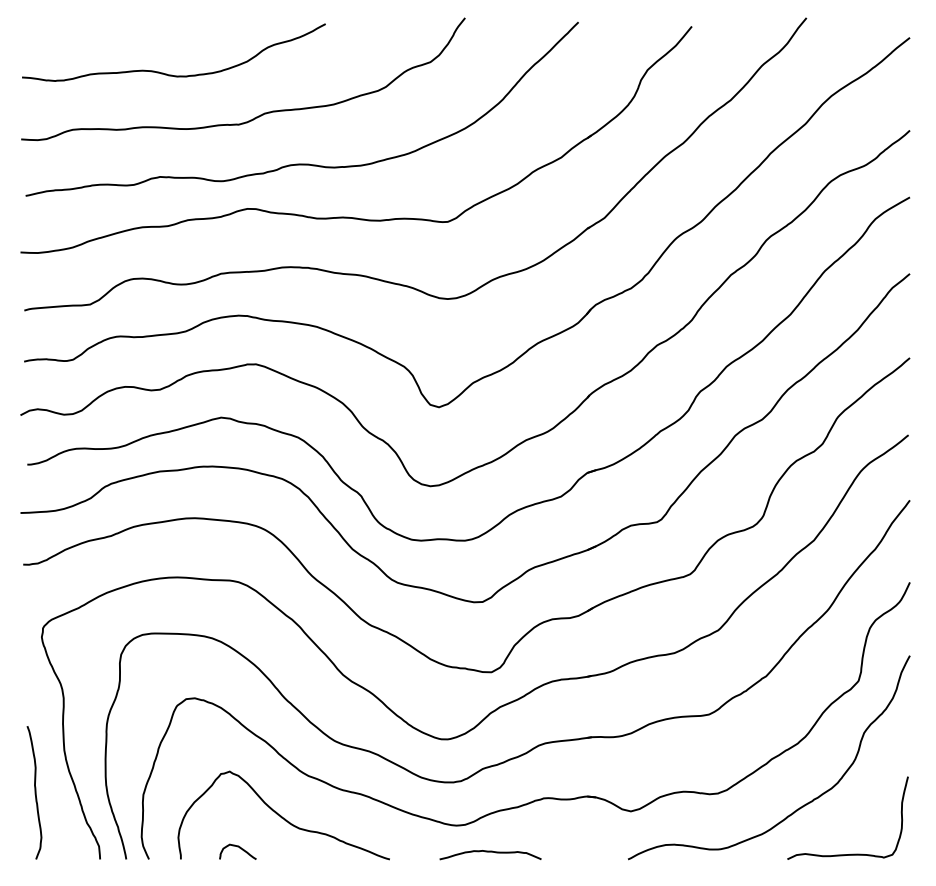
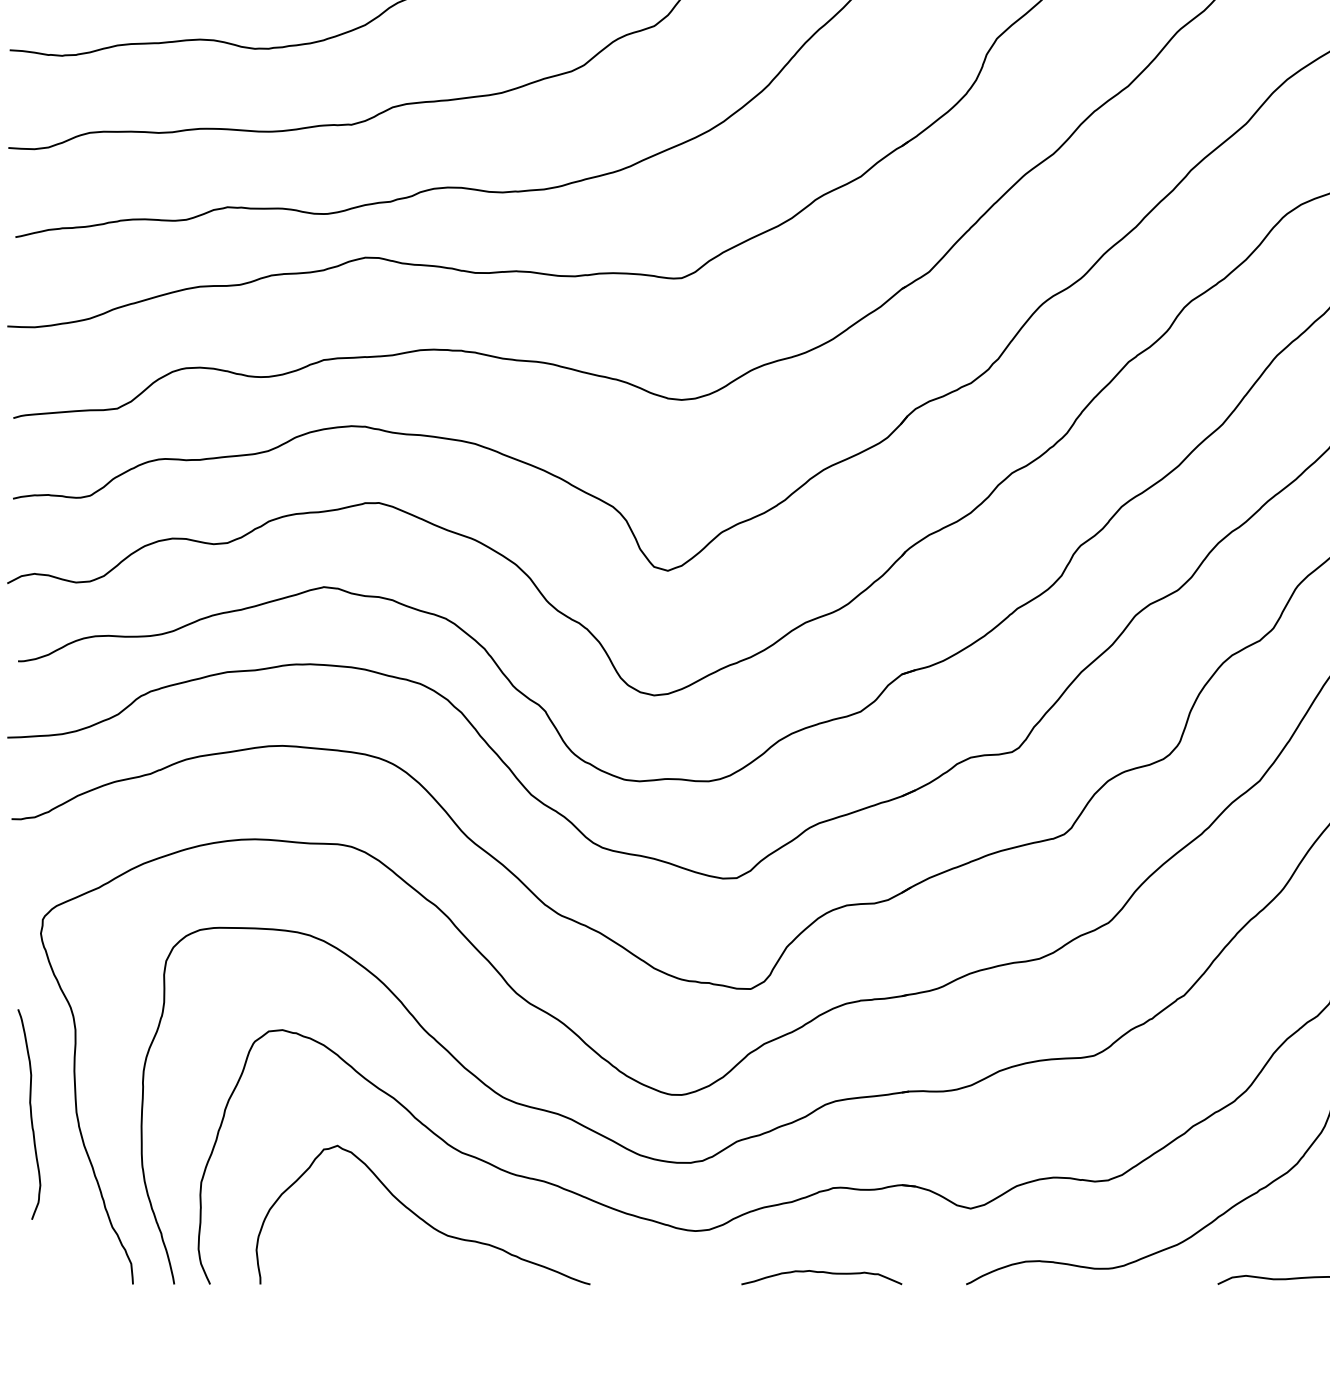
curve: (34, 792) -> (29, 1114), moved
curve: (239, 848) -> (352, 1267), removed
curve: (490, 852) -> (821, 1273), moved

